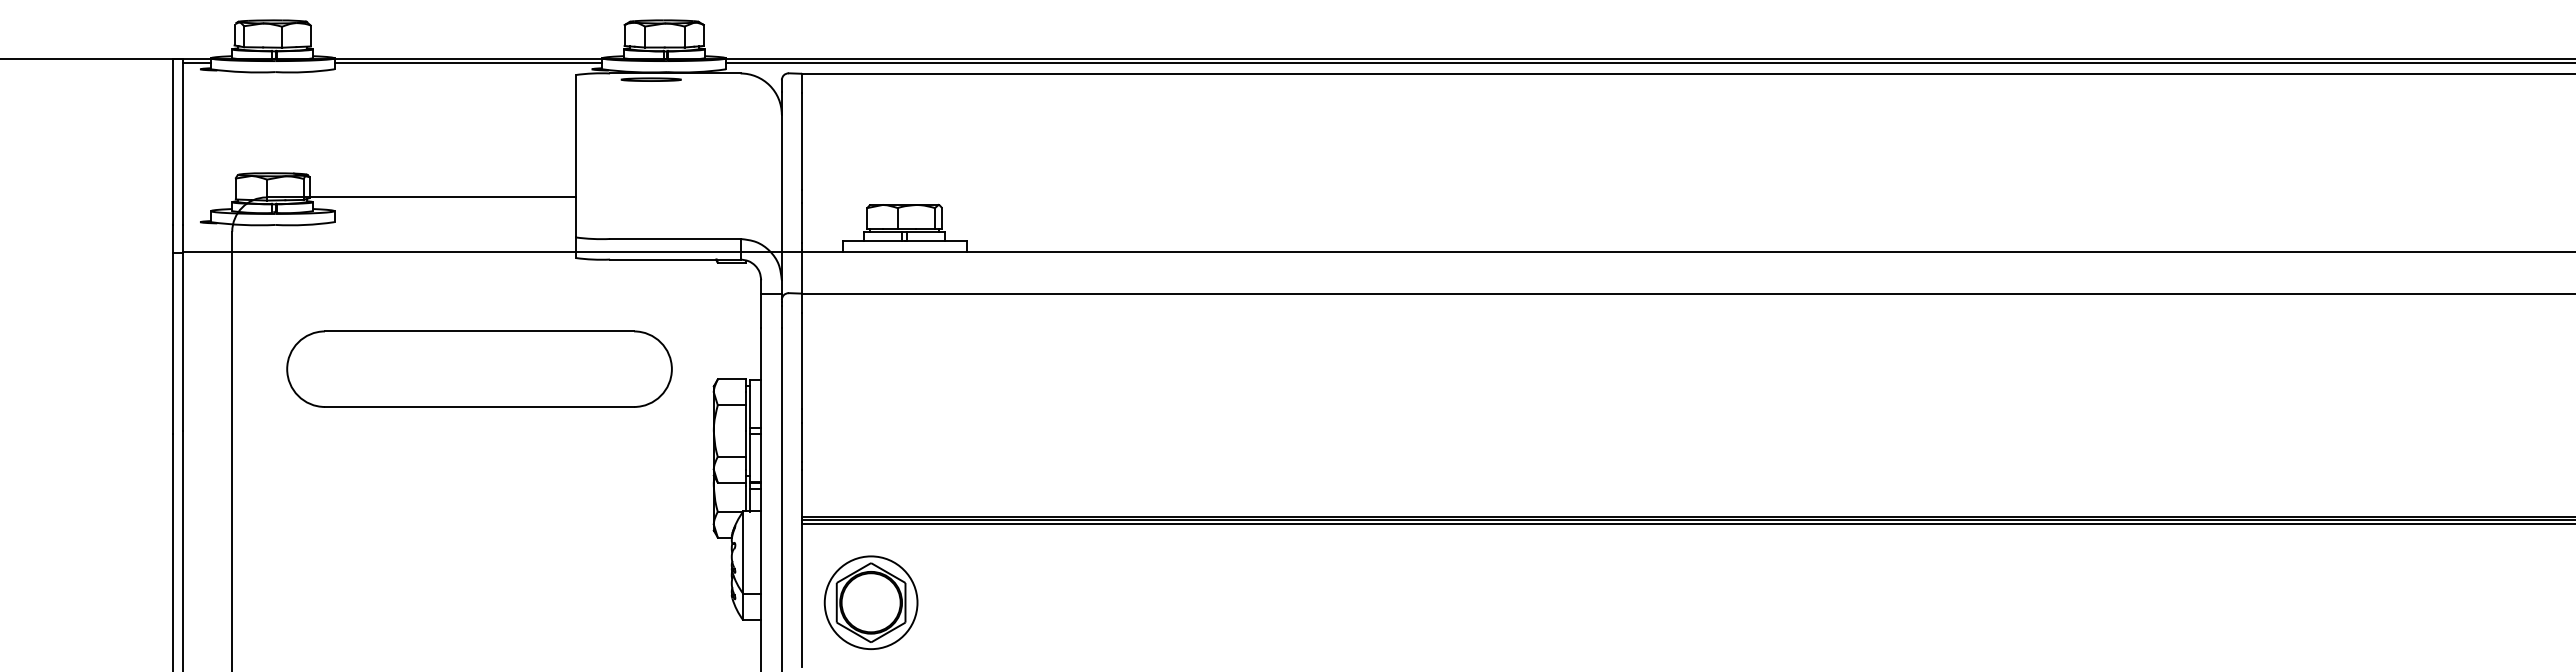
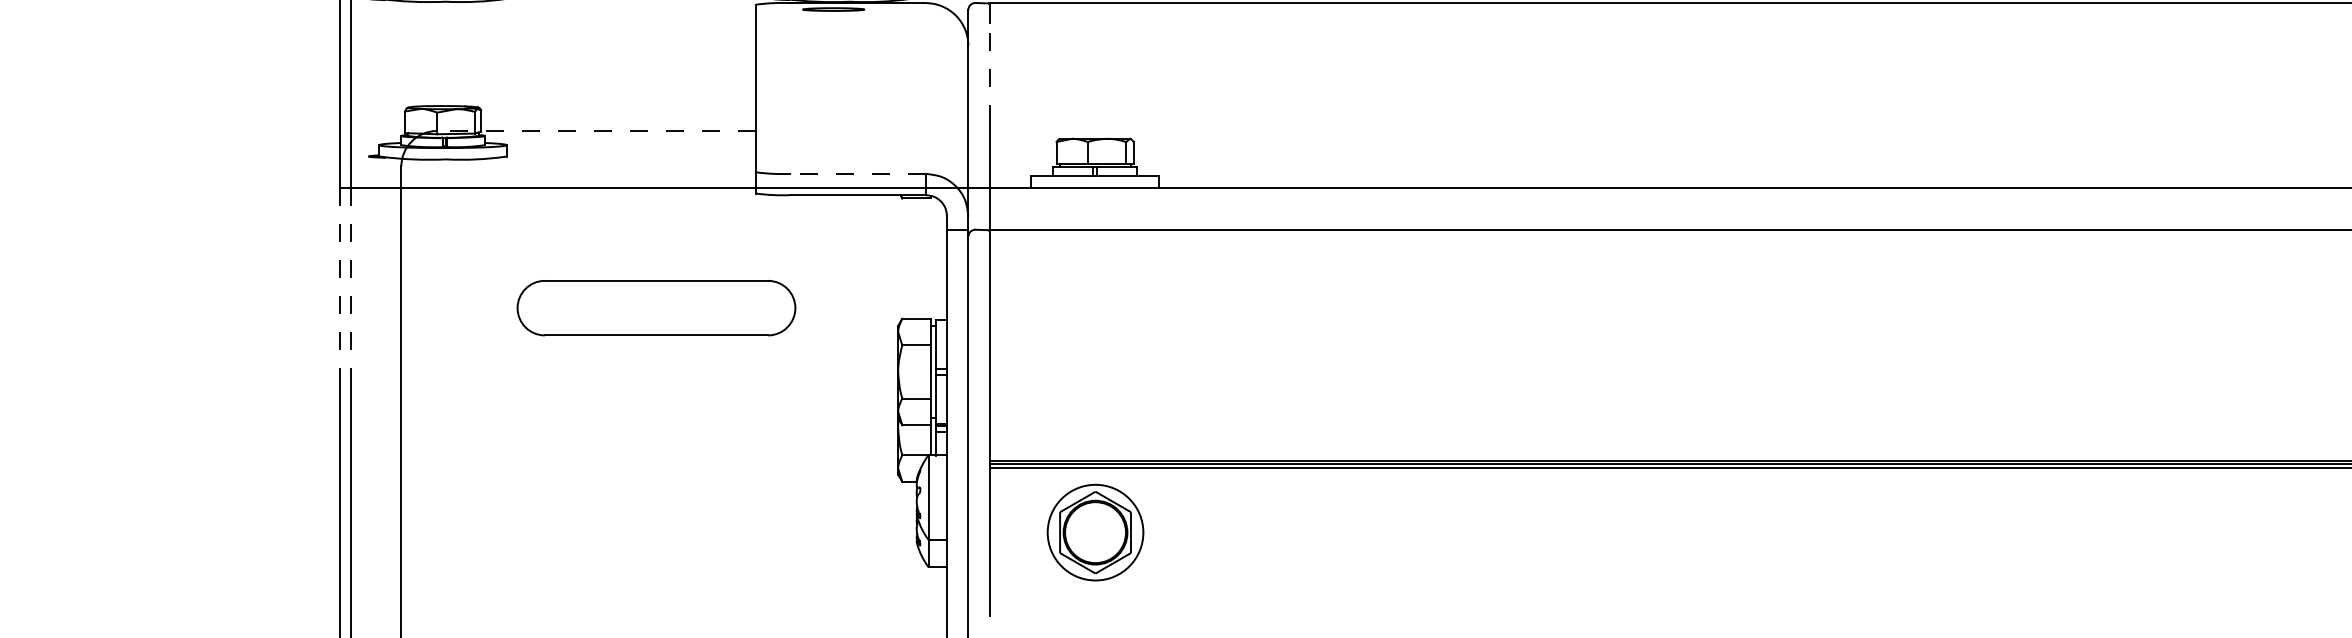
line: (802, 140) -> (989, 72), solid -> dashed
line: (421, 197) -> (596, 131), solid -> dashed
line: (674, 238) -> (857, 173), solid -> dashed
line: (183, 342) -> (351, 280), solid -> dashed
line: (173, 343) -> (340, 281), solid -> dashed
part: (479, 368) -> (656, 307), size x0.7
part: (870, 602) -> (1094, 532), moved

